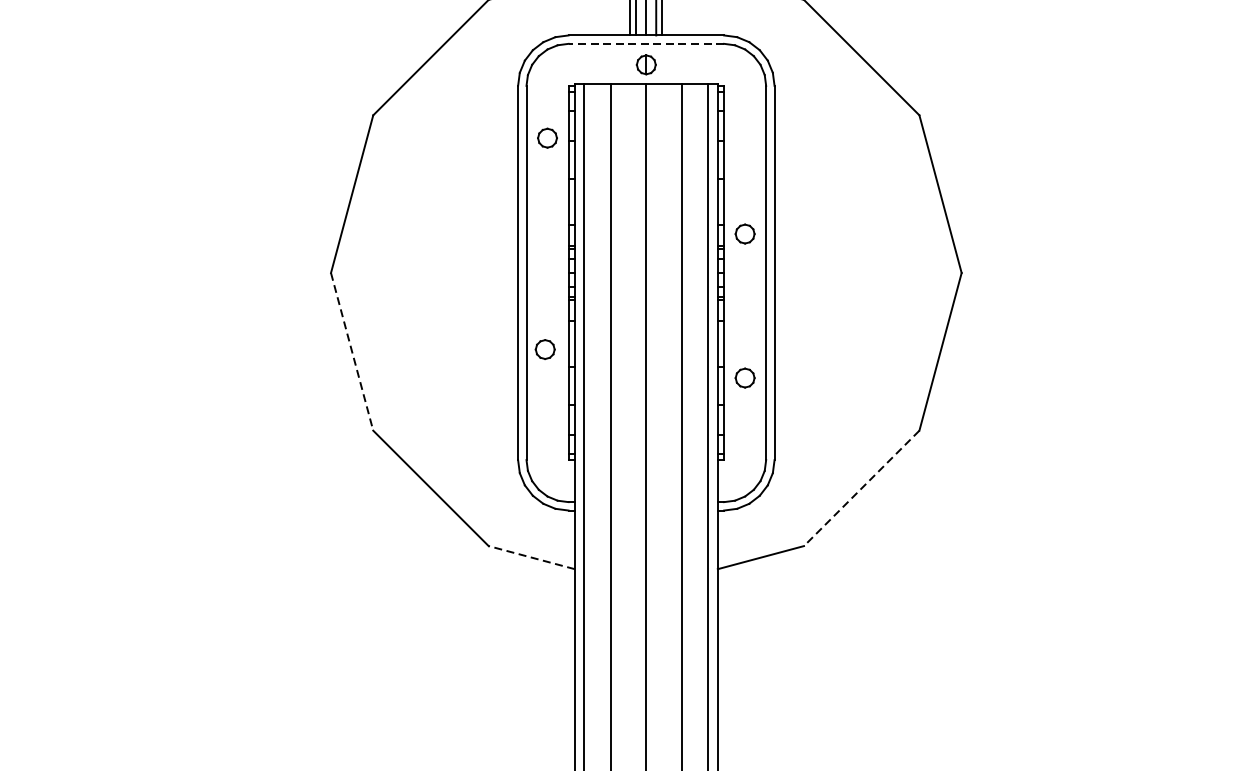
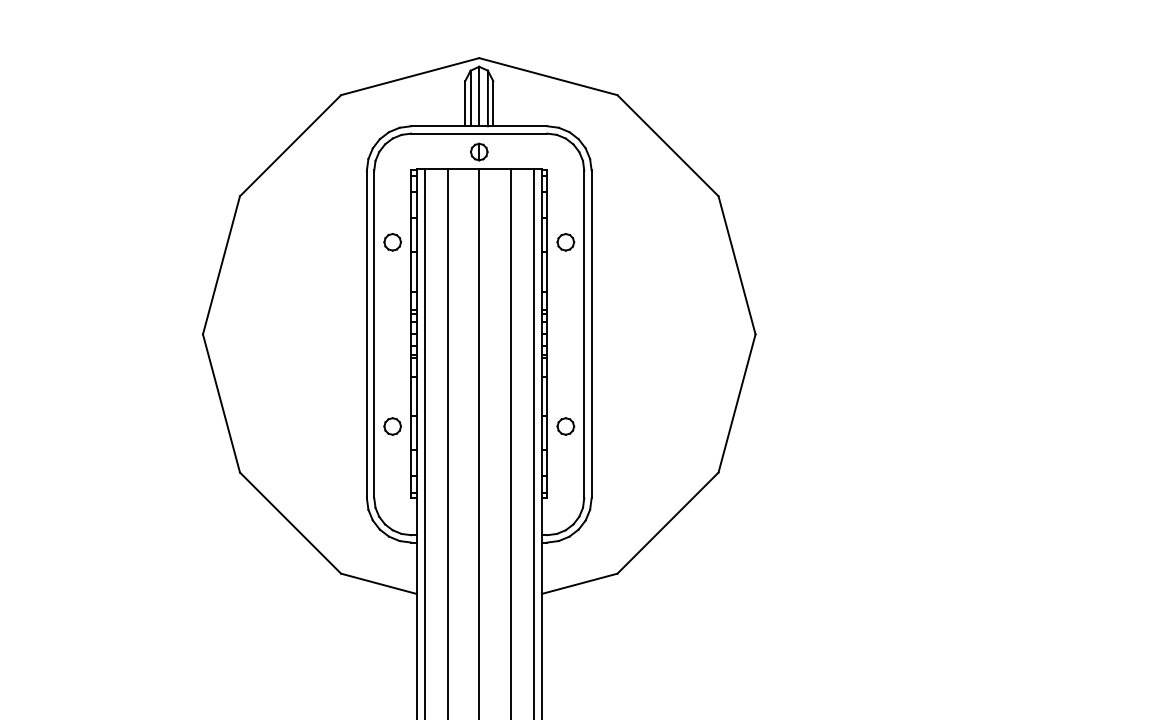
line: (645, 43) -> (478, 133), dashed -> solid
part: (547, 138) -> (392, 242), moved
part: (744, 234) -> (565, 242), moved
part: (545, 349) -> (392, 426), moved
line: (352, 351) -> (221, 403), dashed -> solid
line: (861, 488) -> (667, 523), dashed -> solid
line: (531, 557) -> (378, 583), dashed -> solid

